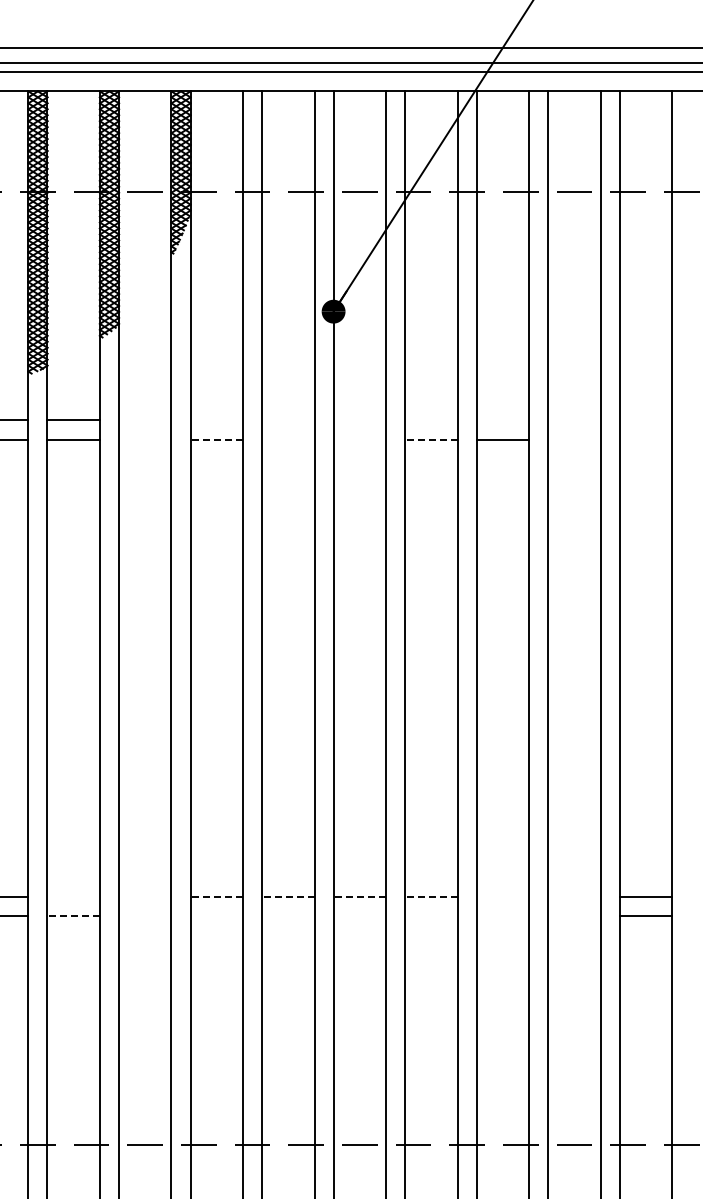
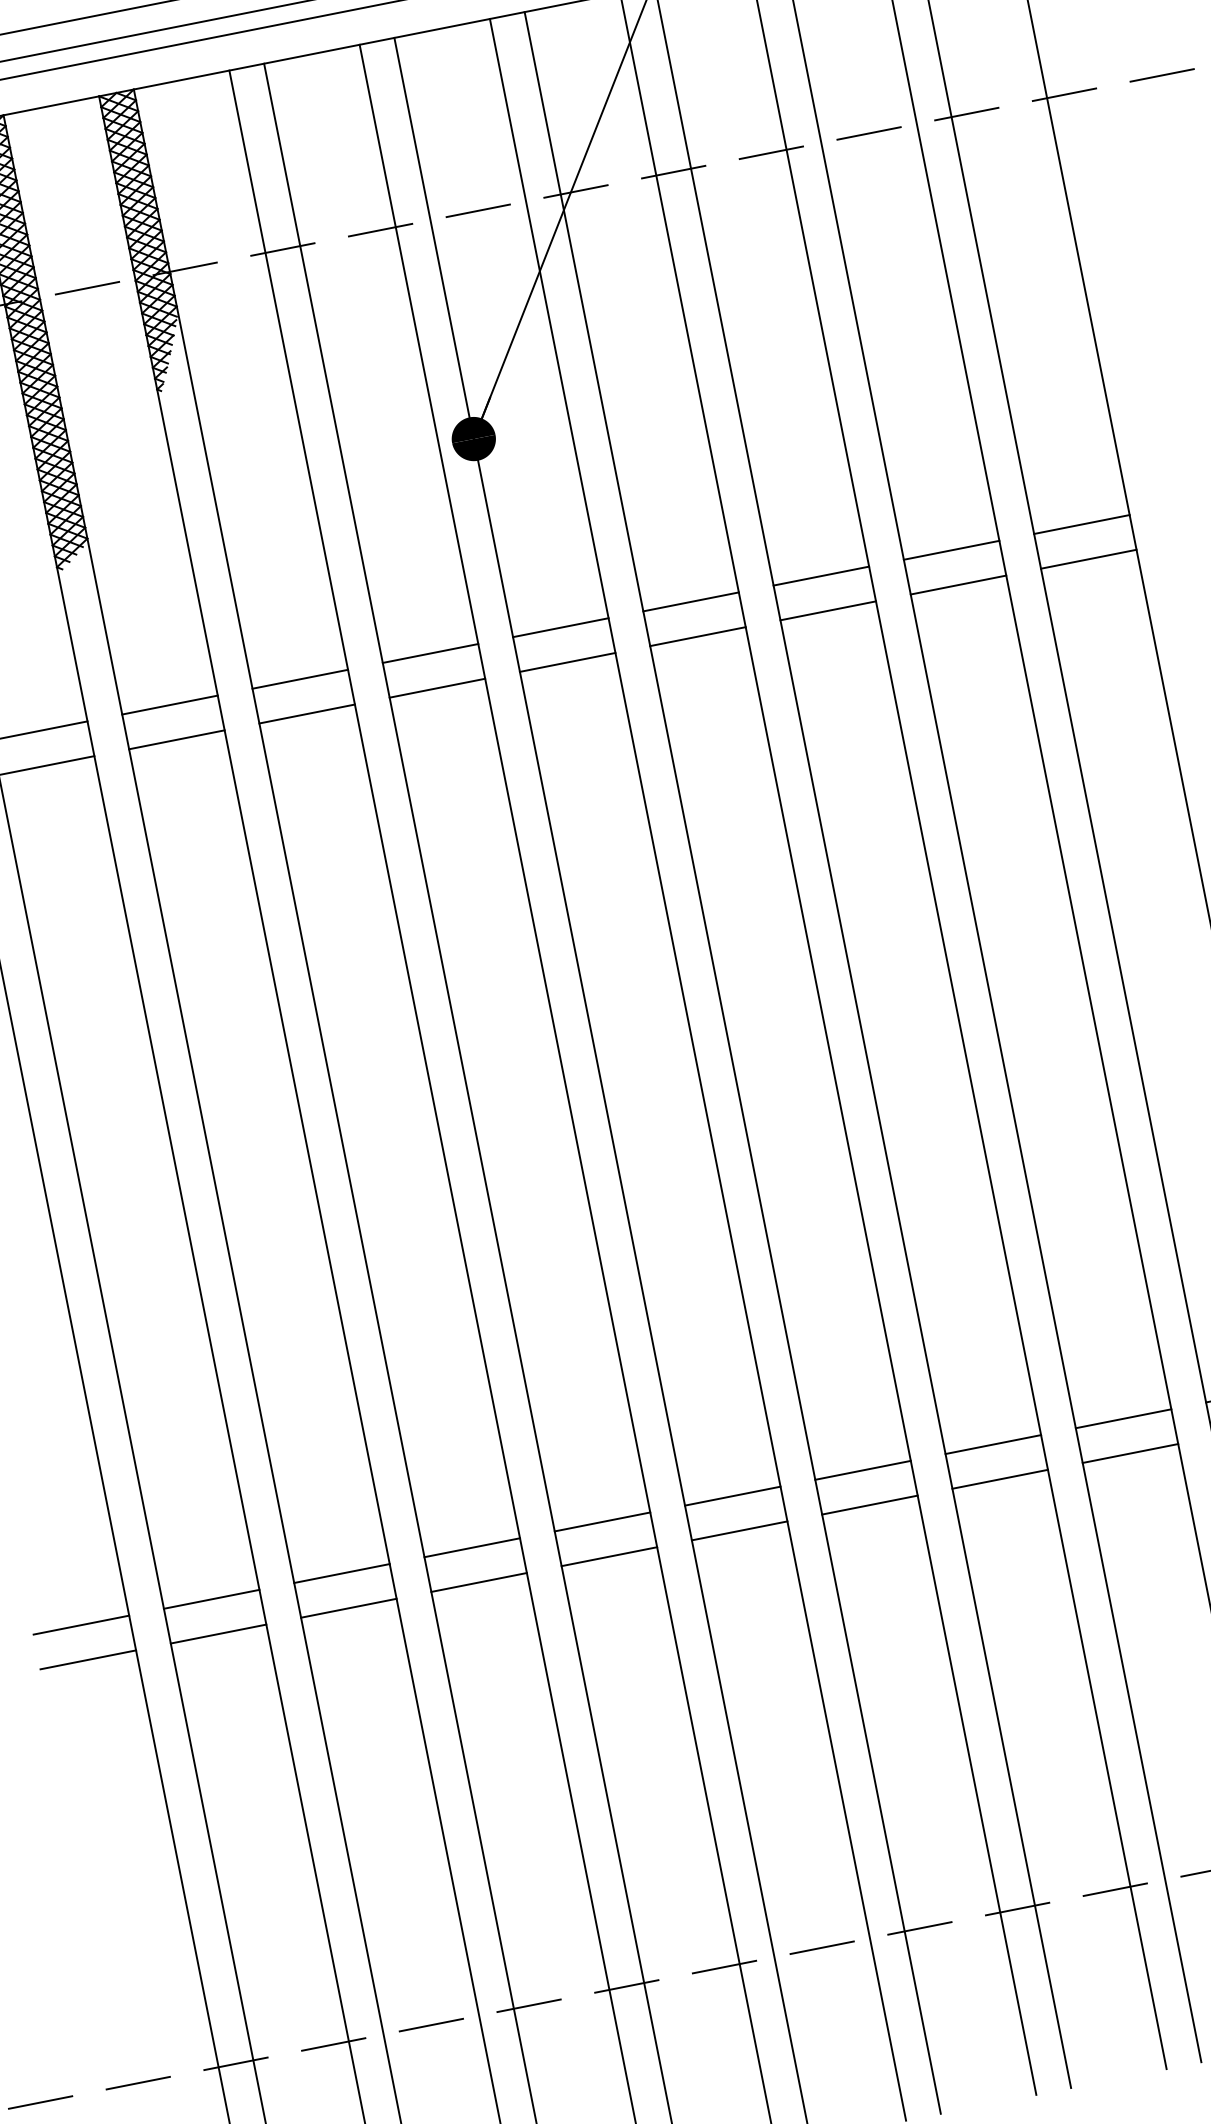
line: (145, 420) -> (170, 705), added
line: (216, 420) -> (299, 679), added
line: (288, 420) -> (430, 653), added
line: (359, 420) -> (560, 627), added
line: (431, 420) -> (691, 601), added
line: (502, 420) -> (820, 576), added
line: (574, 420) -> (951, 550), added
line: (645, 420) -> (1081, 524), added
line: (145, 439) -> (177, 739), added
line: (216, 439) -> (306, 714), dashed -> solid
line: (288, 439) -> (437, 688), added
line: (359, 439) -> (567, 662), added
line: (430, 439) -> (696, 636), dashed -> solid
line: (574, 439) -> (958, 584), added
line: (645, 439) -> (1087, 559), added
line: (73, 897) -> (211, 1599), added
line: (145, 897) -> (342, 1573), added
line: (216, 897) -> (471, 1548), dashed -> solid
line: (287, 897) -> (601, 1522), dashed -> solid
line: (359, 897) -> (732, 1496), dashed -> solid
line: (430, 897) -> (861, 1470), dashed -> solid
line: (502, 897) -> (992, 1445), added
line: (574, 897) -> (1123, 1419), added
line: (73, 916) -> (218, 1634), dashed -> solid
line: (145, 916) -> (349, 1608), added
line: (216, 916) -> (478, 1582), added
line: (288, 916) -> (609, 1556), added
line: (359, 916) -> (739, 1531), added
line: (431, 916) -> (870, 1505), added
line: (502, 916) -> (999, 1479), added
line: (574, 916) -> (1130, 1453), added

